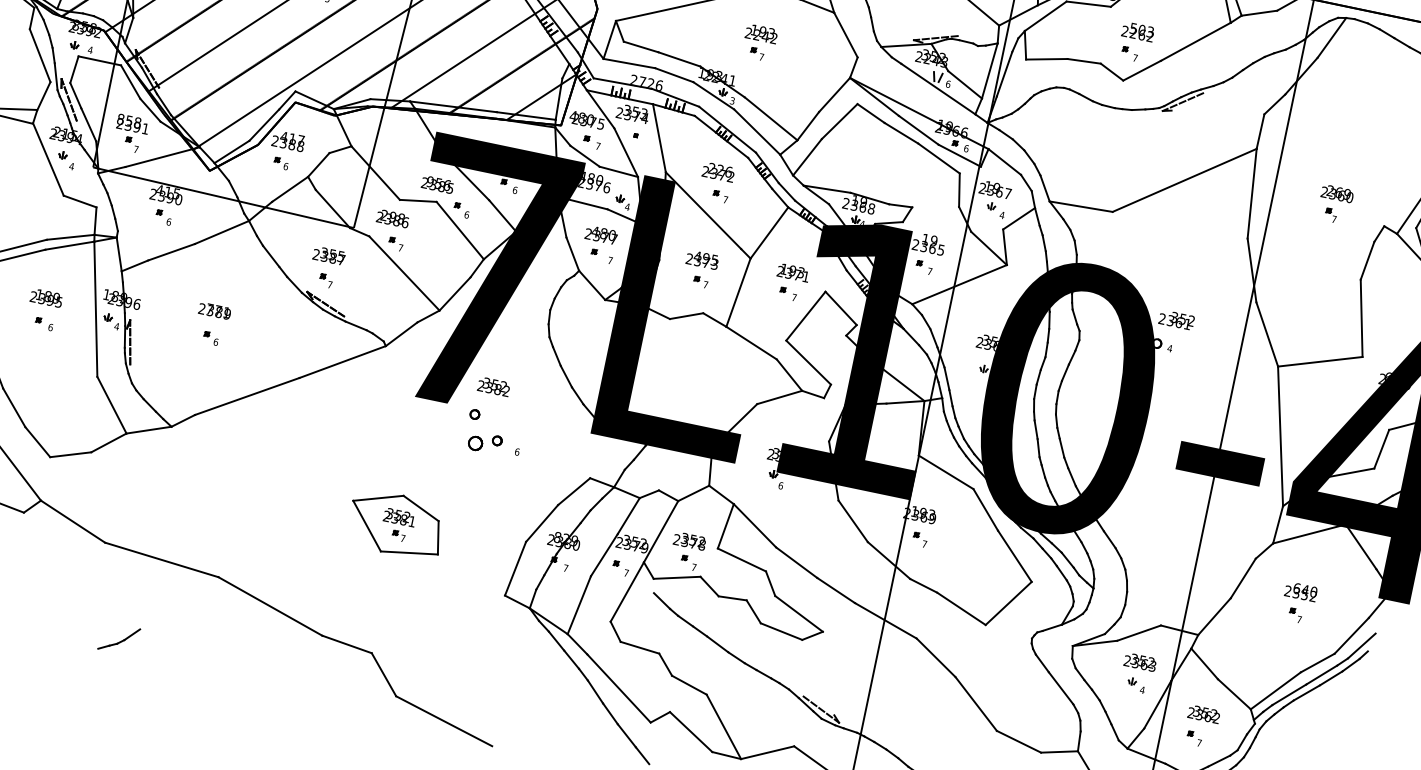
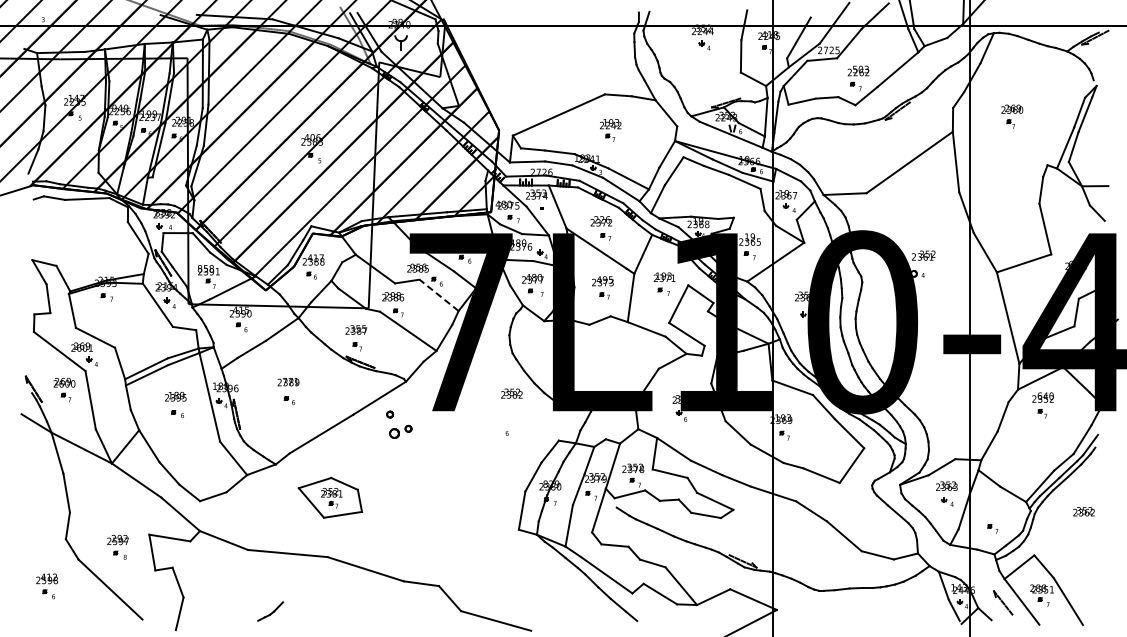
part: (1335, 204) -> (1012, 116), moved
line: (459, 230) -> (438, 295), solid -> dashed
text: (493, 386) -> (511, 393), moved
part: (485, 431) -> (399, 424), moved
part: (395, 523) -> (329, 497), moved
part: (1297, 603) -> (1042, 405), moved
text: (1203, 713) -> (1083, 511), moved

